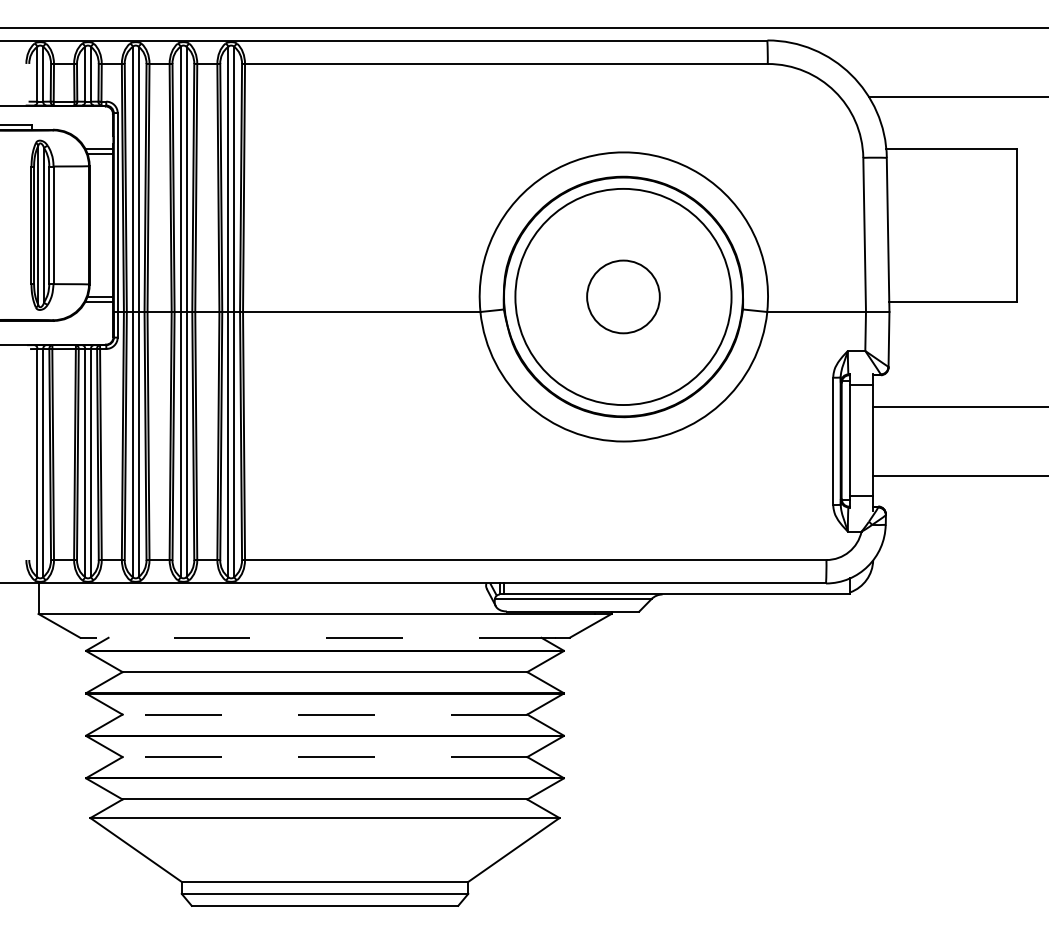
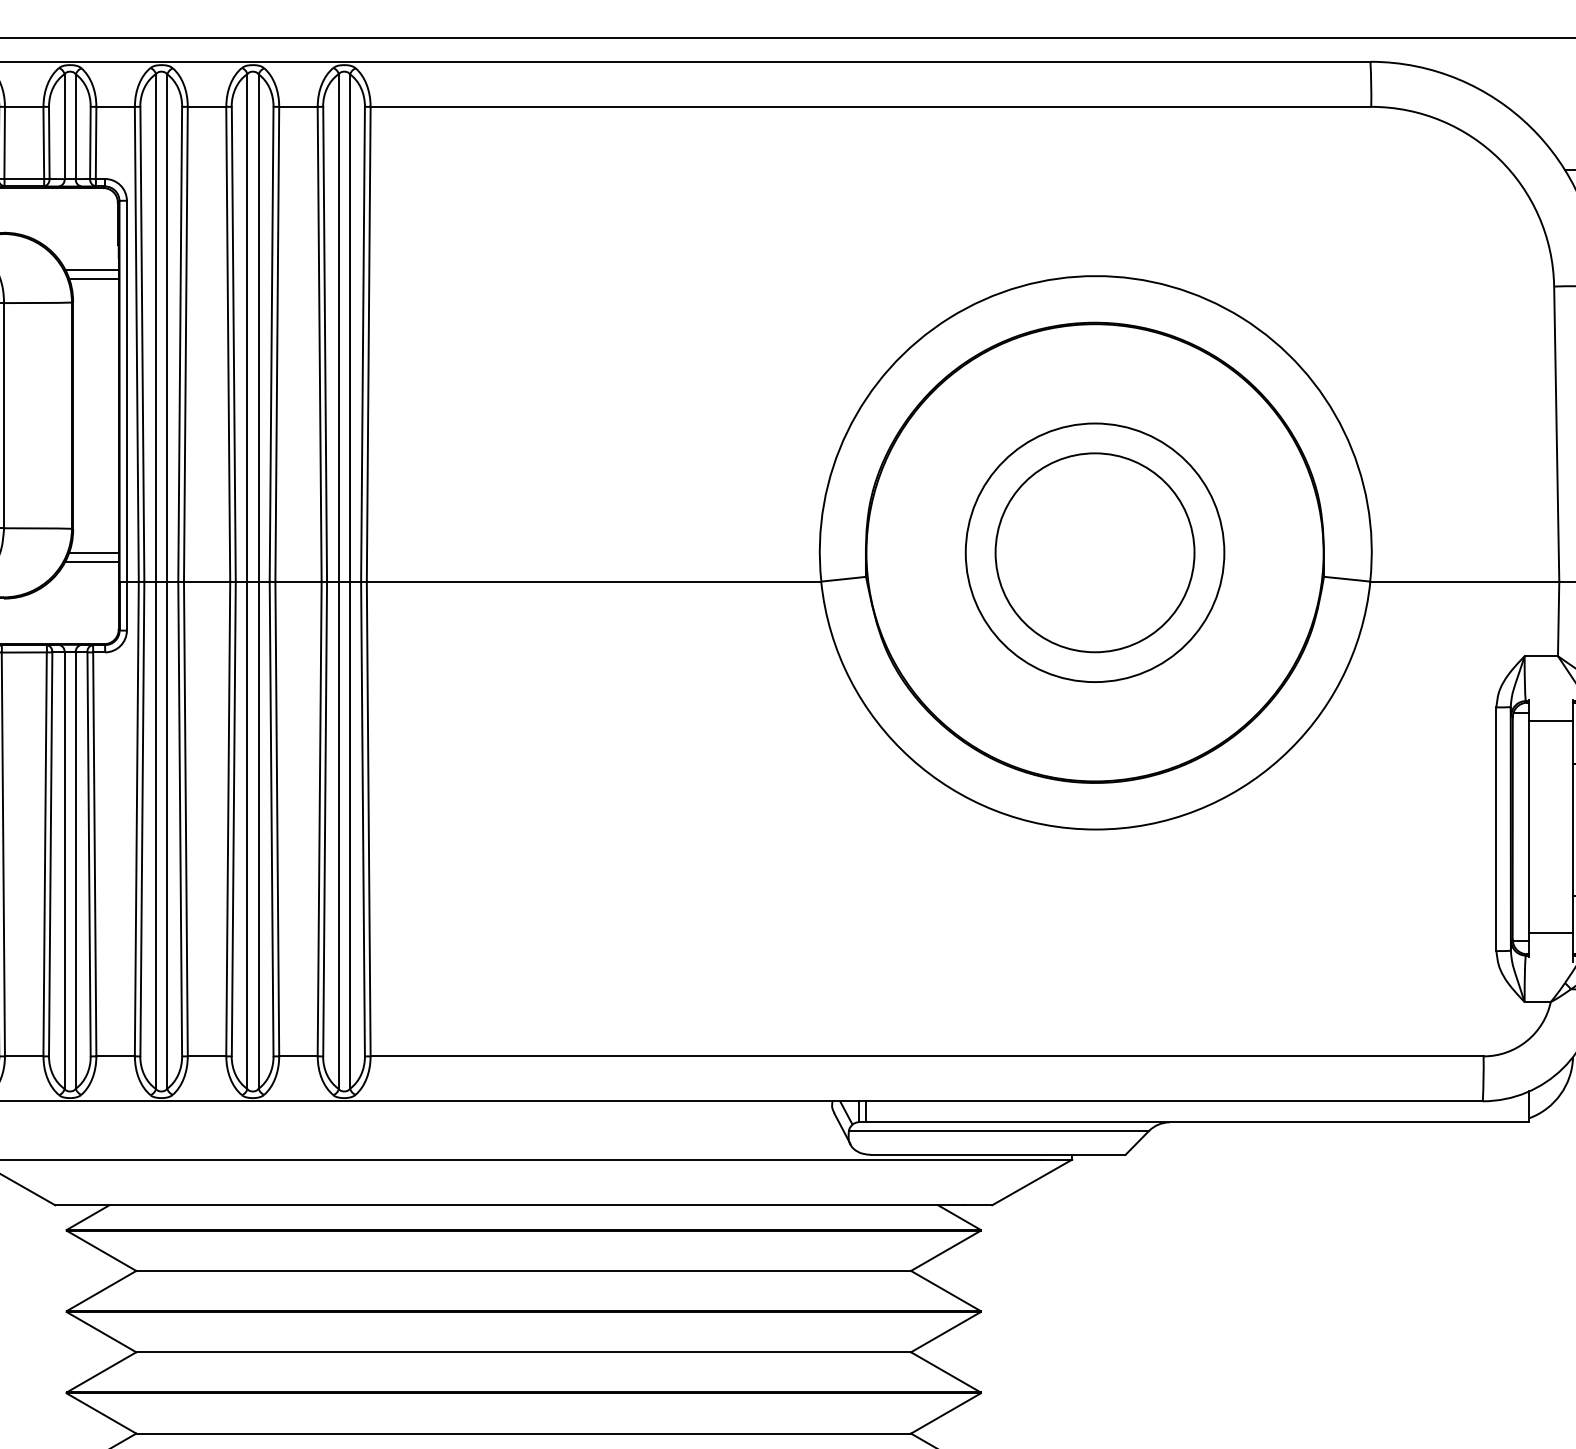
circle: (623, 296) -> (1095, 551), size x0.62
circle: (623, 296) -> (1095, 551), size x1.43
line: (318, 637) -> (511, 1204), dashed -> solid
line: (324, 714) -> (522, 1352), dashed -> solid
line: (324, 757) -> (522, 1434), dashed -> solid

